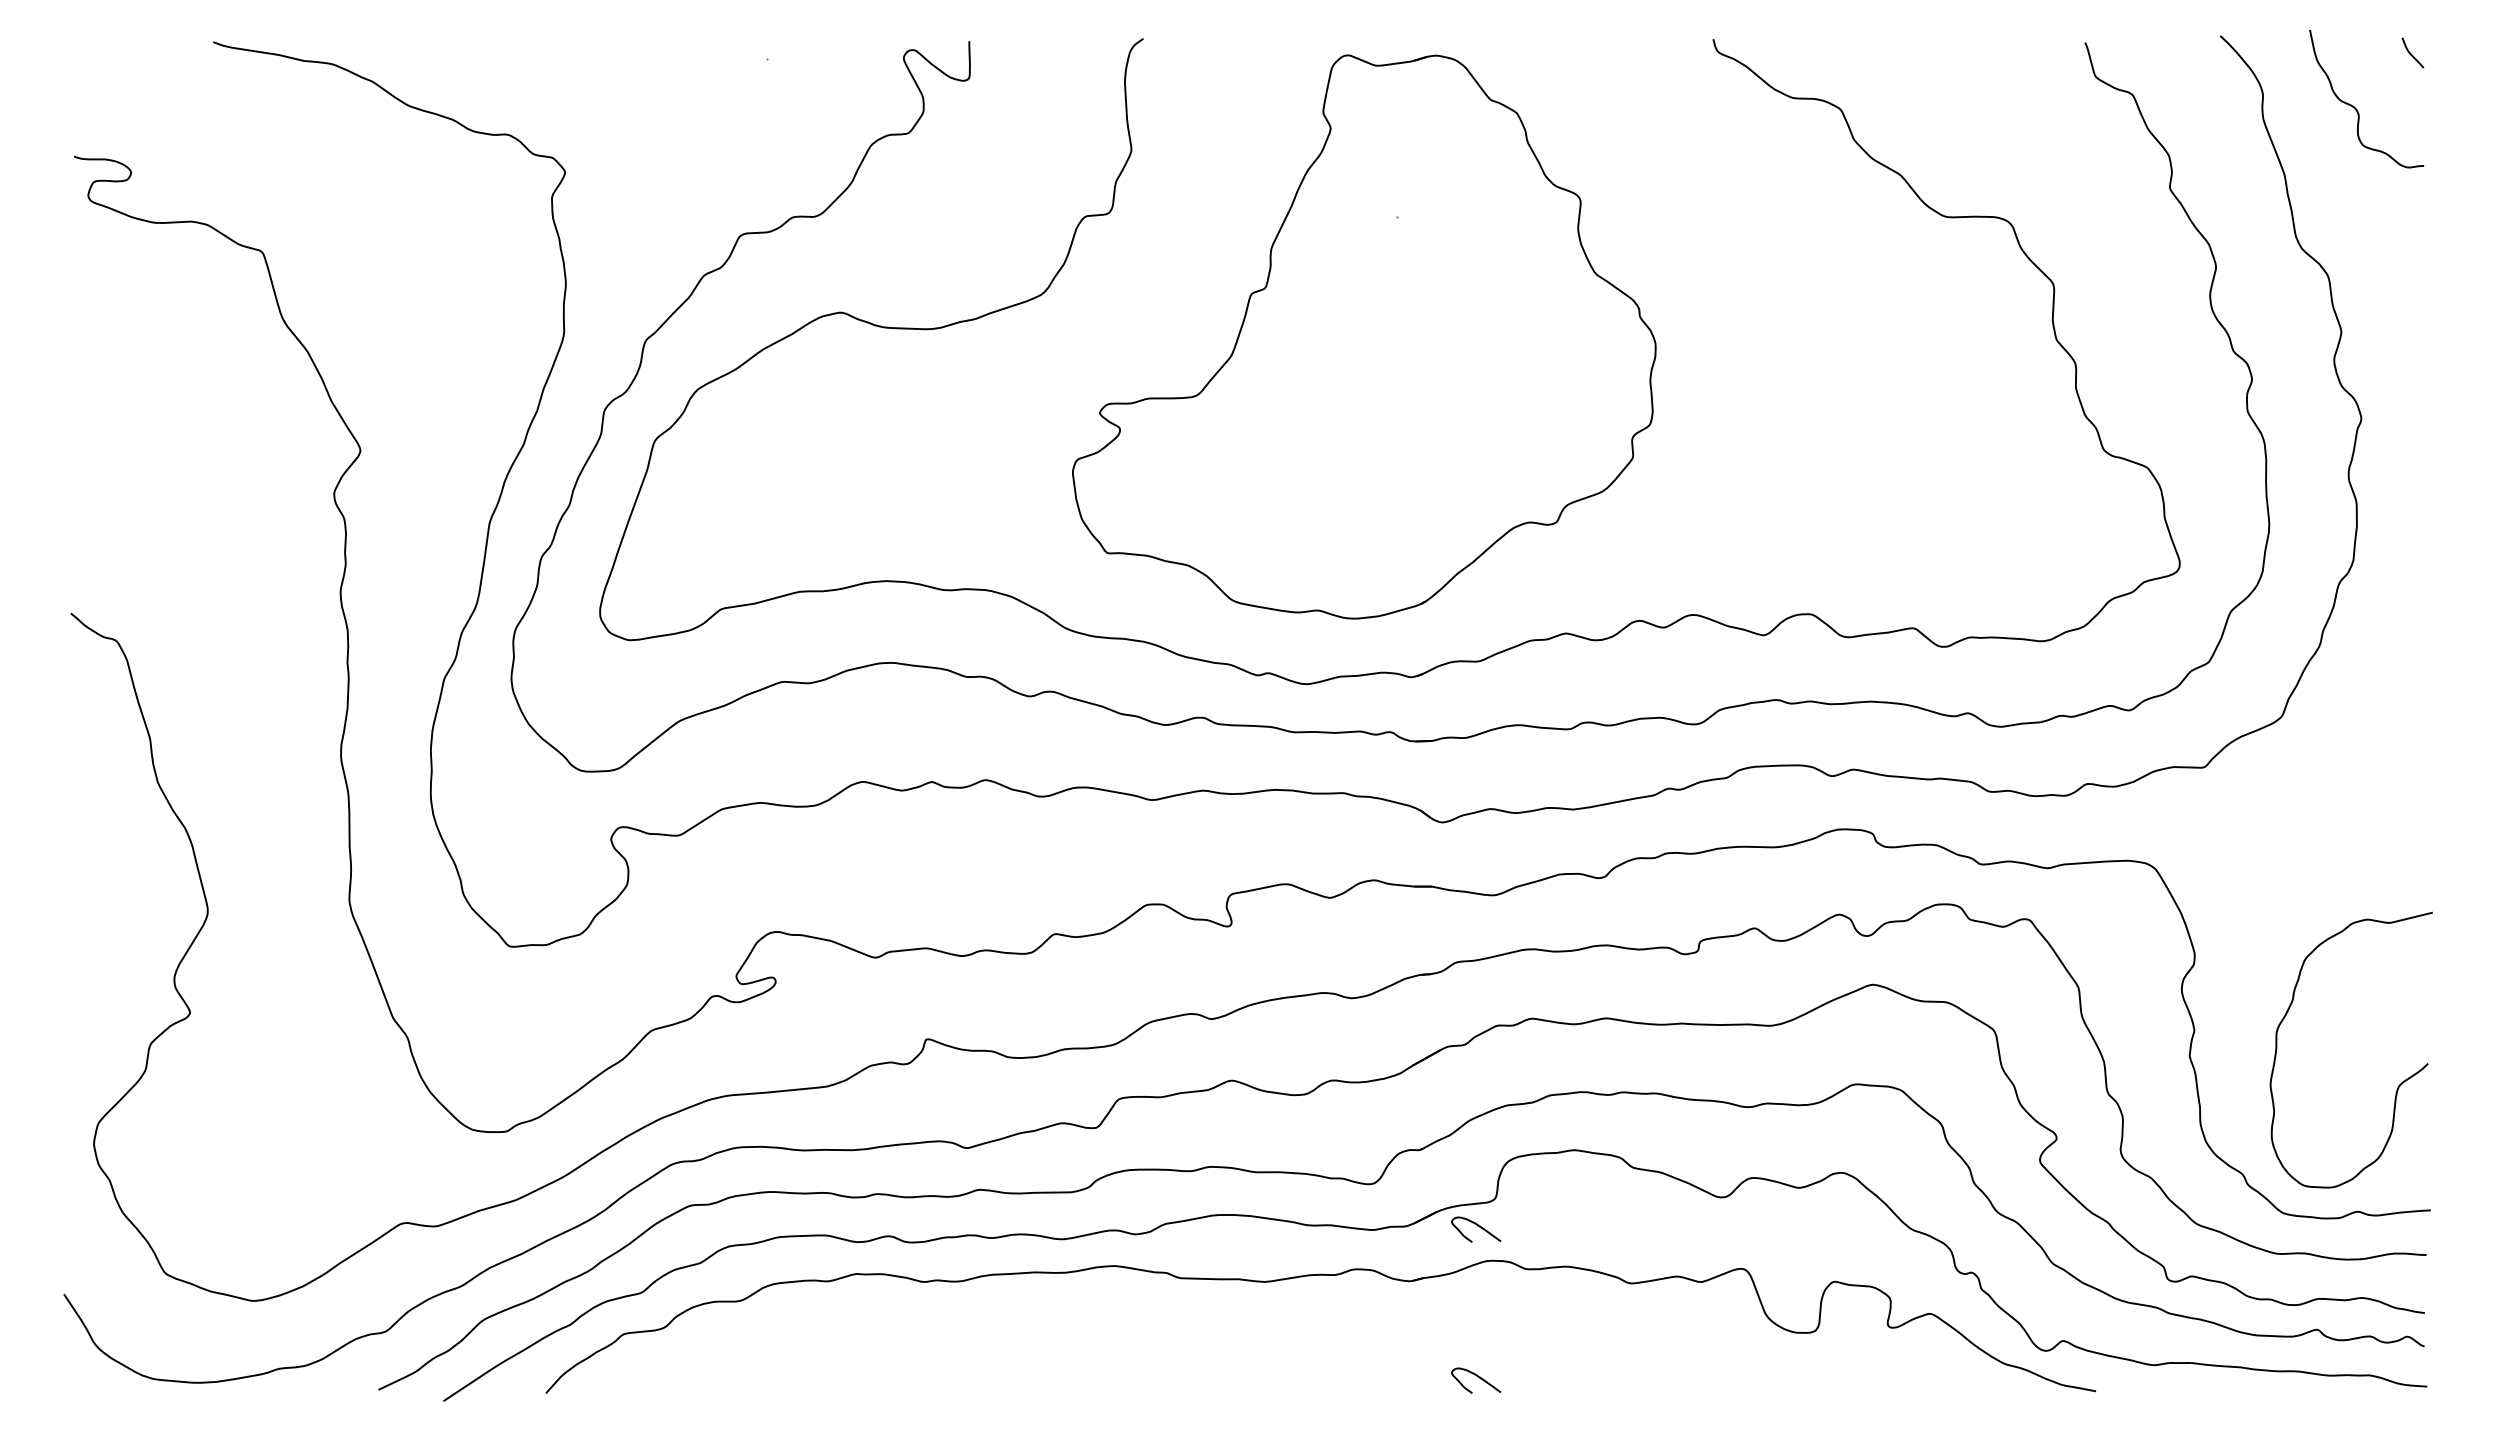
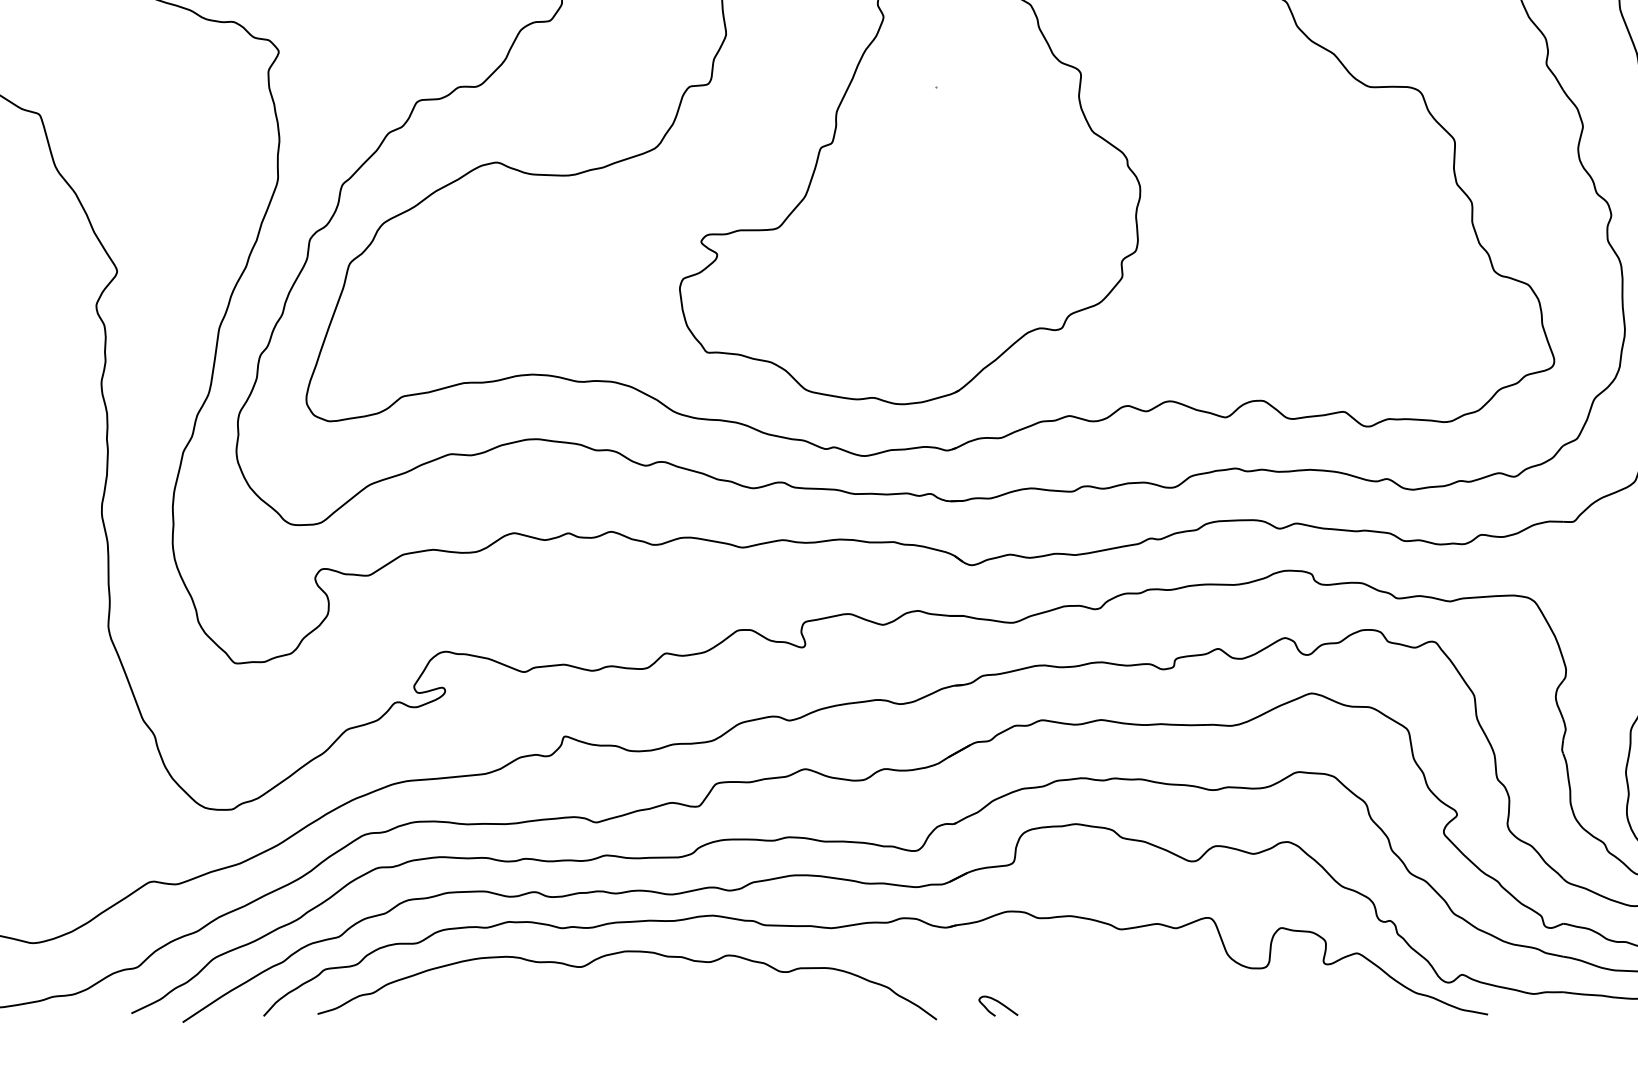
curve: (1477, 1226) -> (999, 884), removed
curve: (999, 1313) -> (621, 953), added

